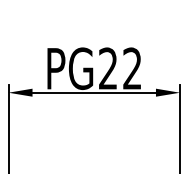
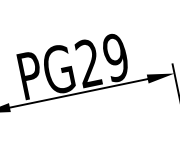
text: (132, 68) -> (115, 57), PG22 -> PG29

